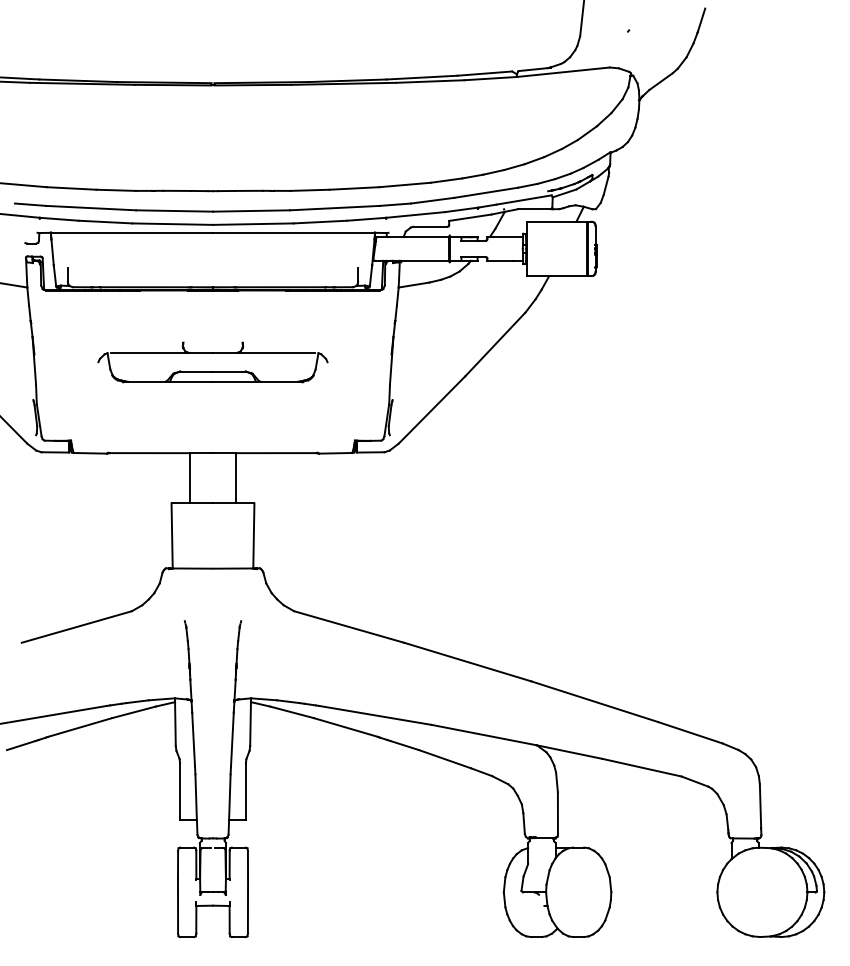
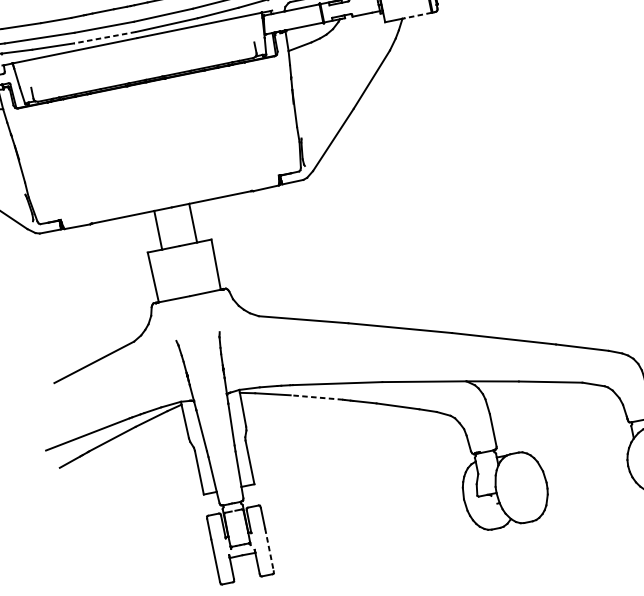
line: (172, 224) -> (104, 37), solid -> dashed
line: (569, 276) -> (418, 15), solid -> dashed
part: (212, 353) -> (155, 130), removed
line: (345, 727) -> (316, 397), solid -> dashed
line: (247, 905) -> (269, 549), solid -> dashed

